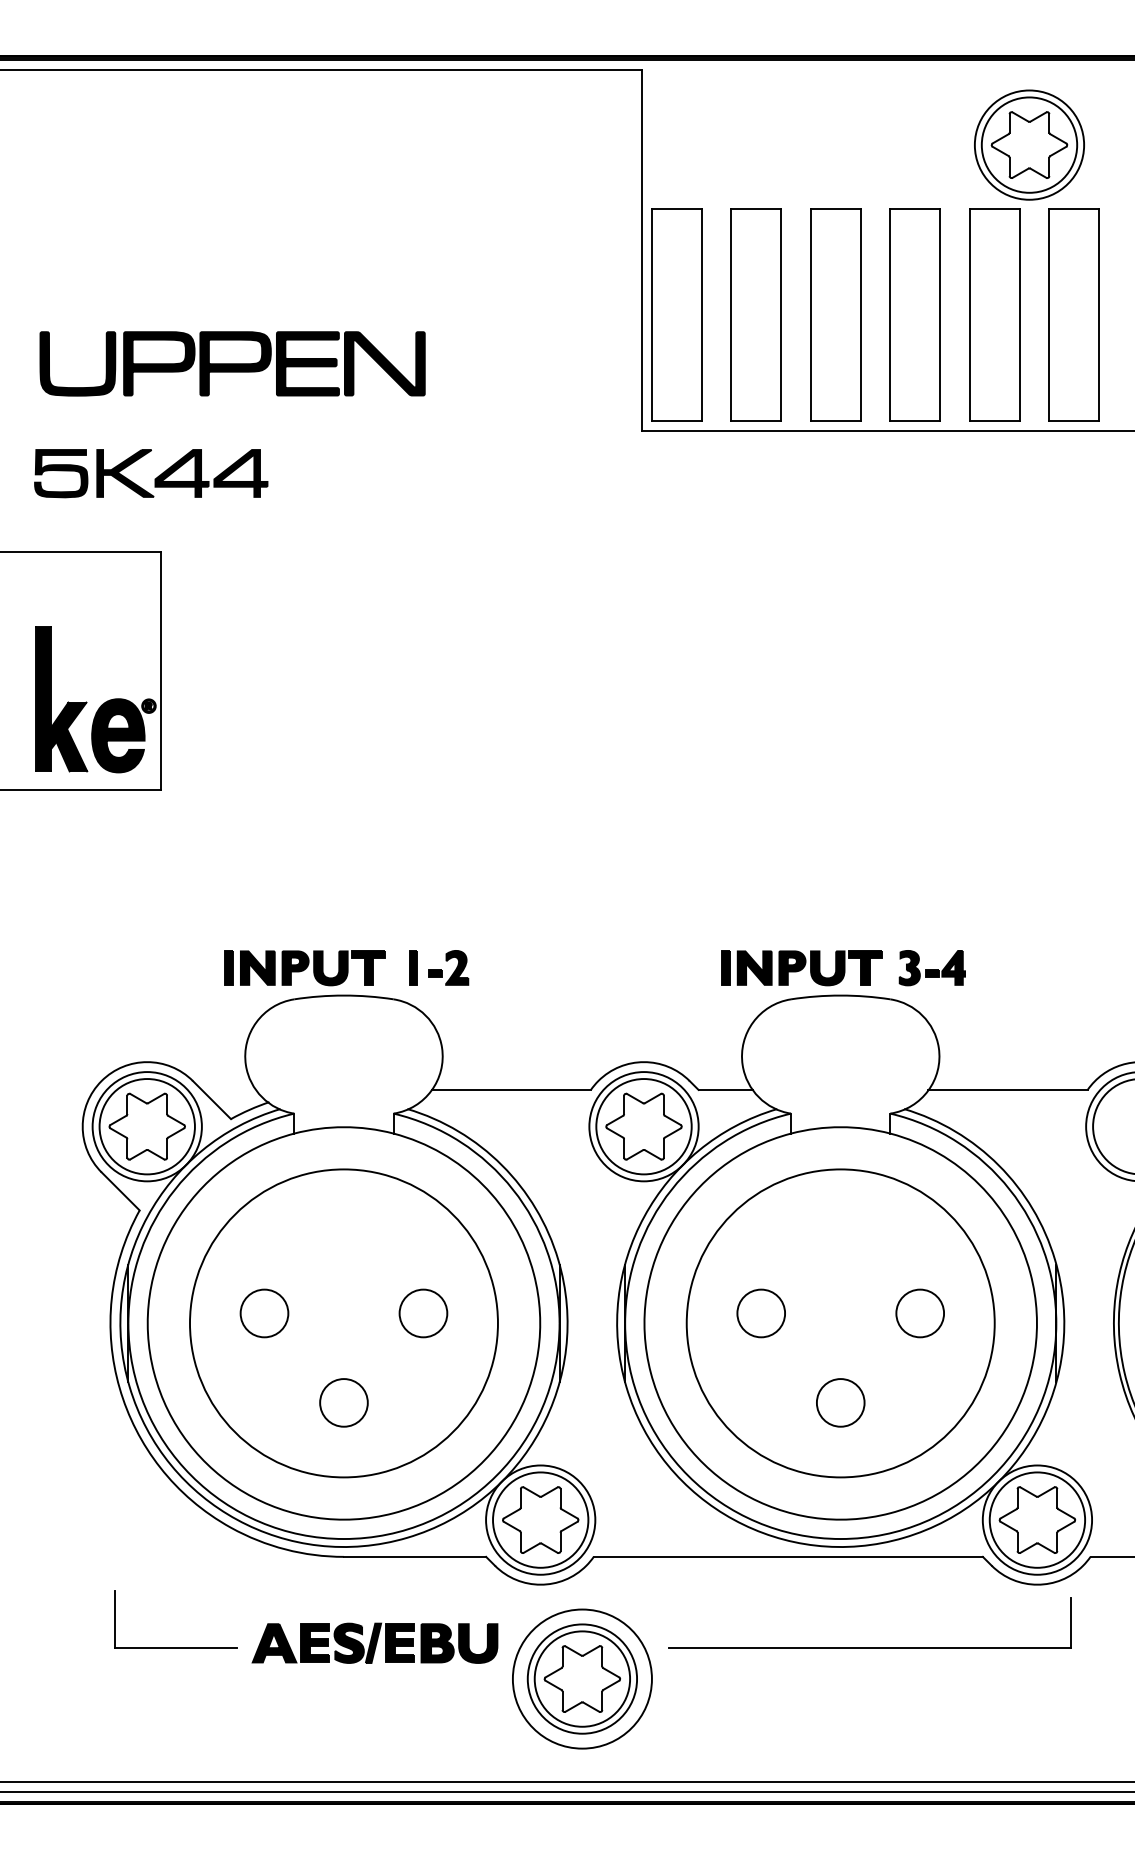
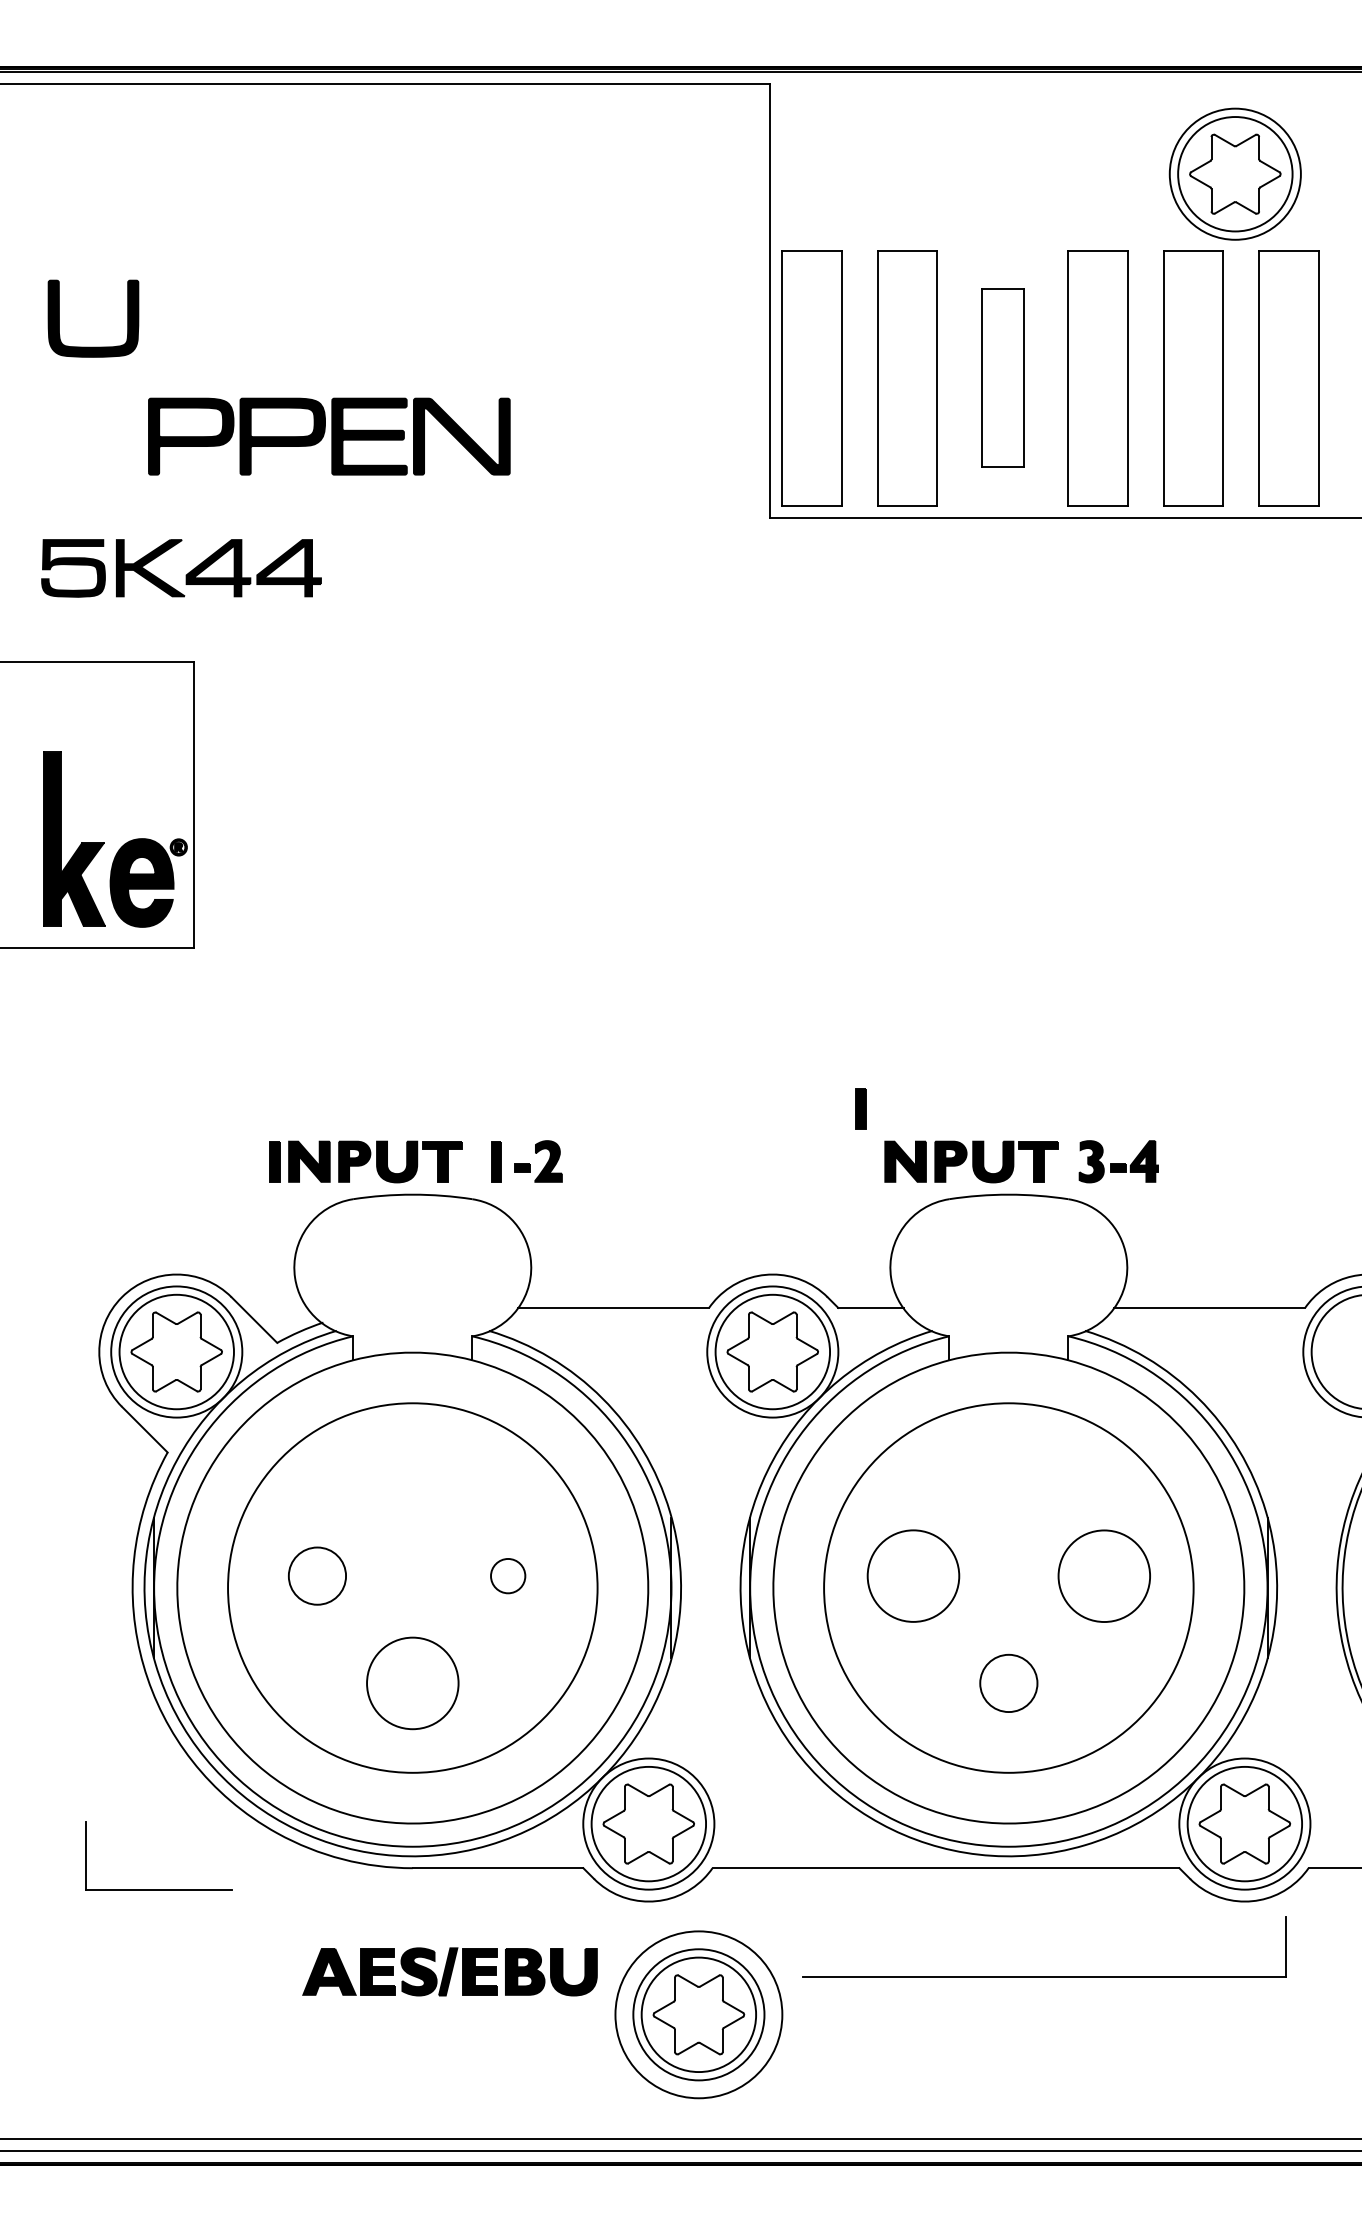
part: (835, 315) -> (1002, 378), size x0.7
part: (77, 387) -> (93, 346), moved
part: (725, 967) -> (860, 1108), moved
circle: (422, 1312) -> (507, 1575), size x0.6
circle: (761, 1312) -> (913, 1575), size x1.6
circle: (919, 1312) -> (1103, 1575), size x1.6
circle: (343, 1402) -> (412, 1683), size x1.6
part: (175, 1647) -> (158, 1889), moved

